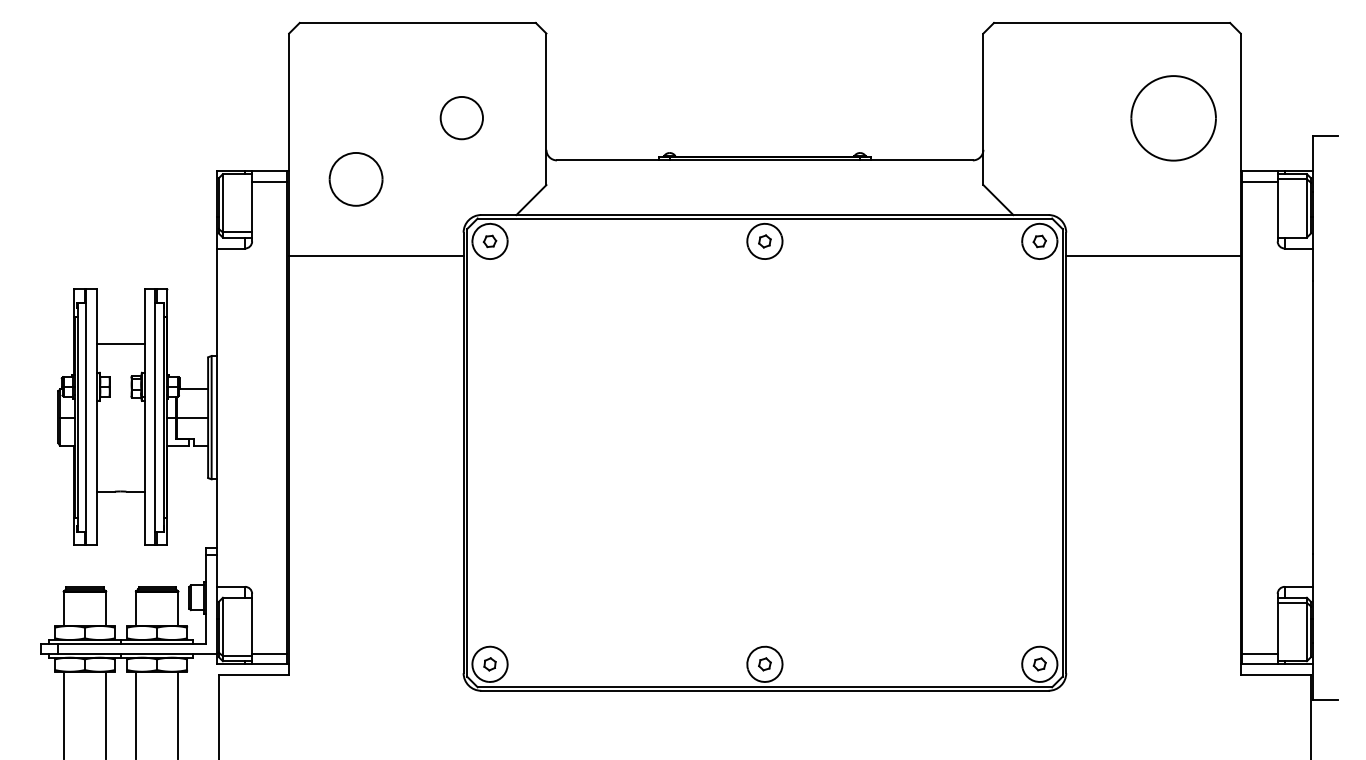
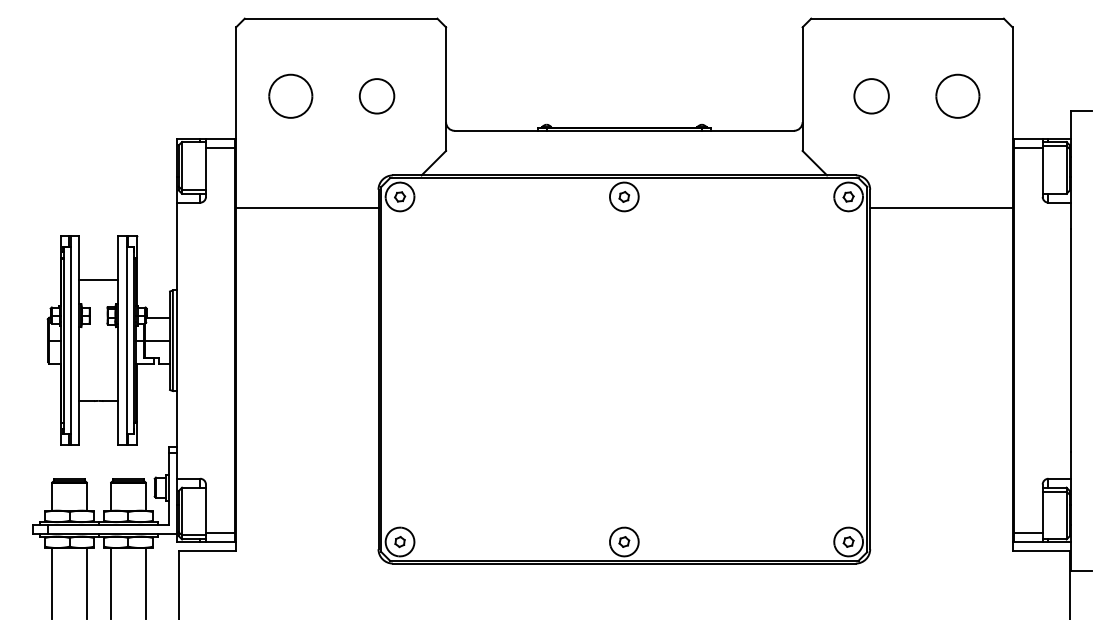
part: (1173, 117) -> (957, 95), size x0.62
circle: (1067, 118) -> (871, 96), added
part: (355, 178) -> (290, 95), moved

